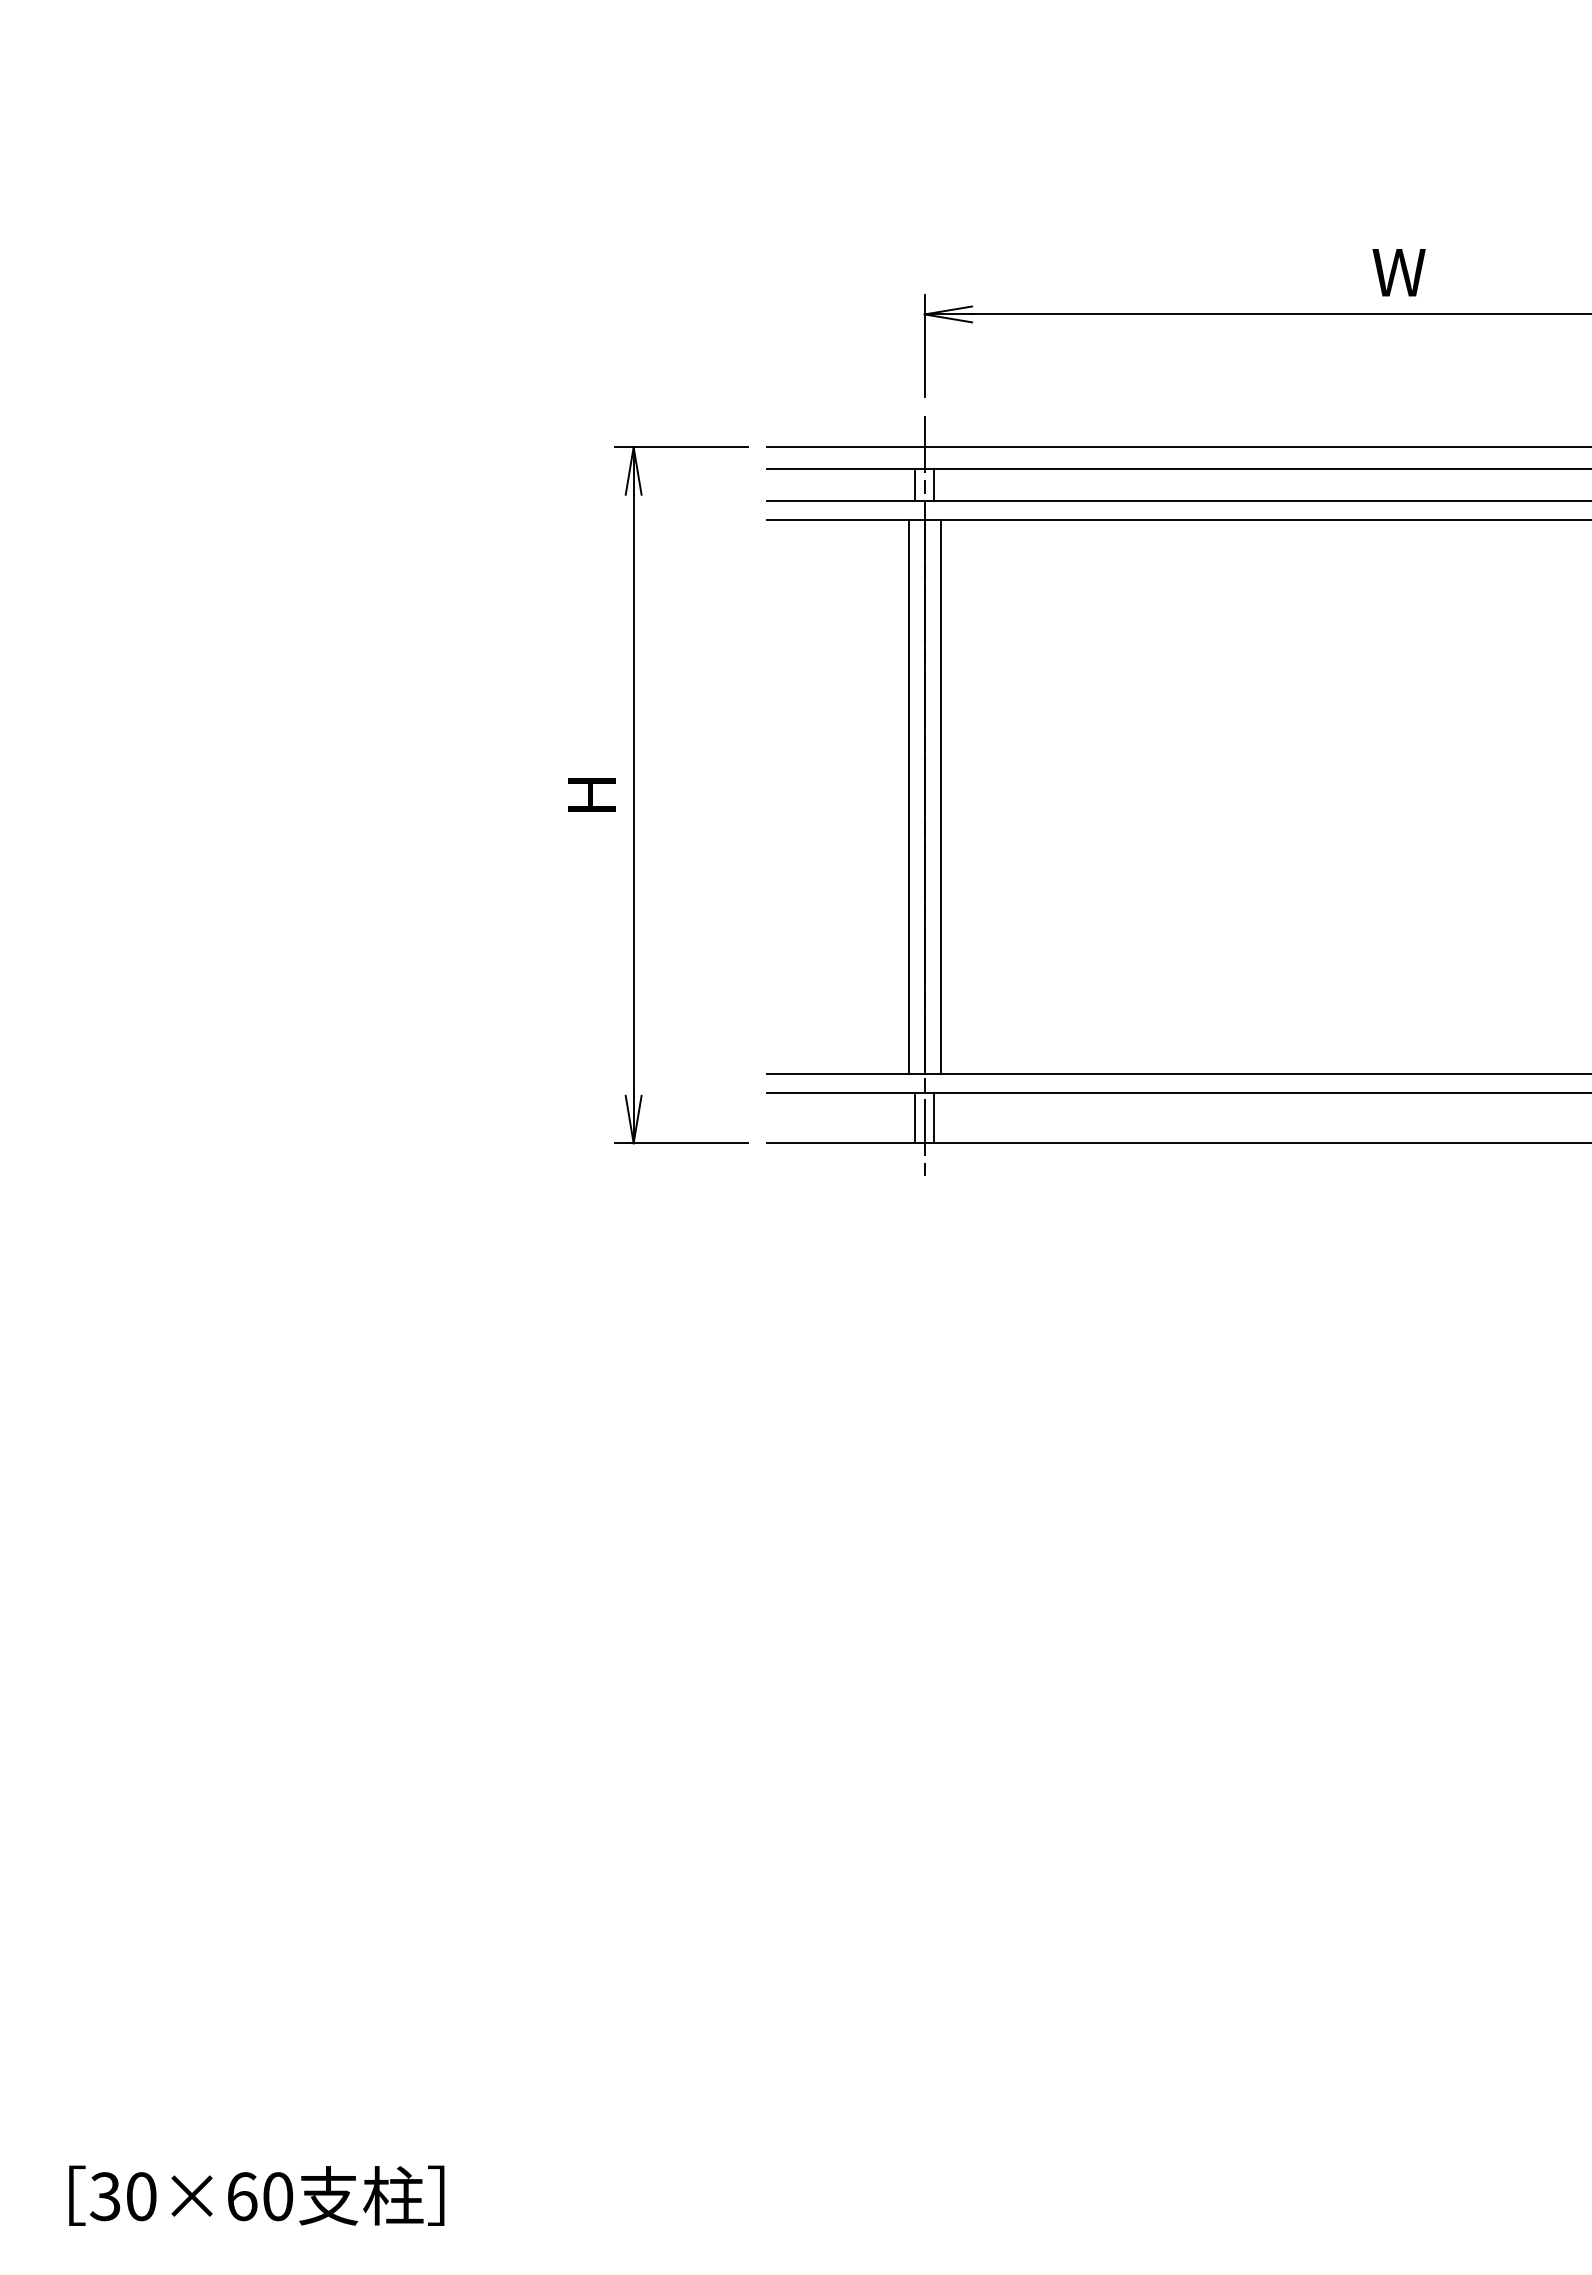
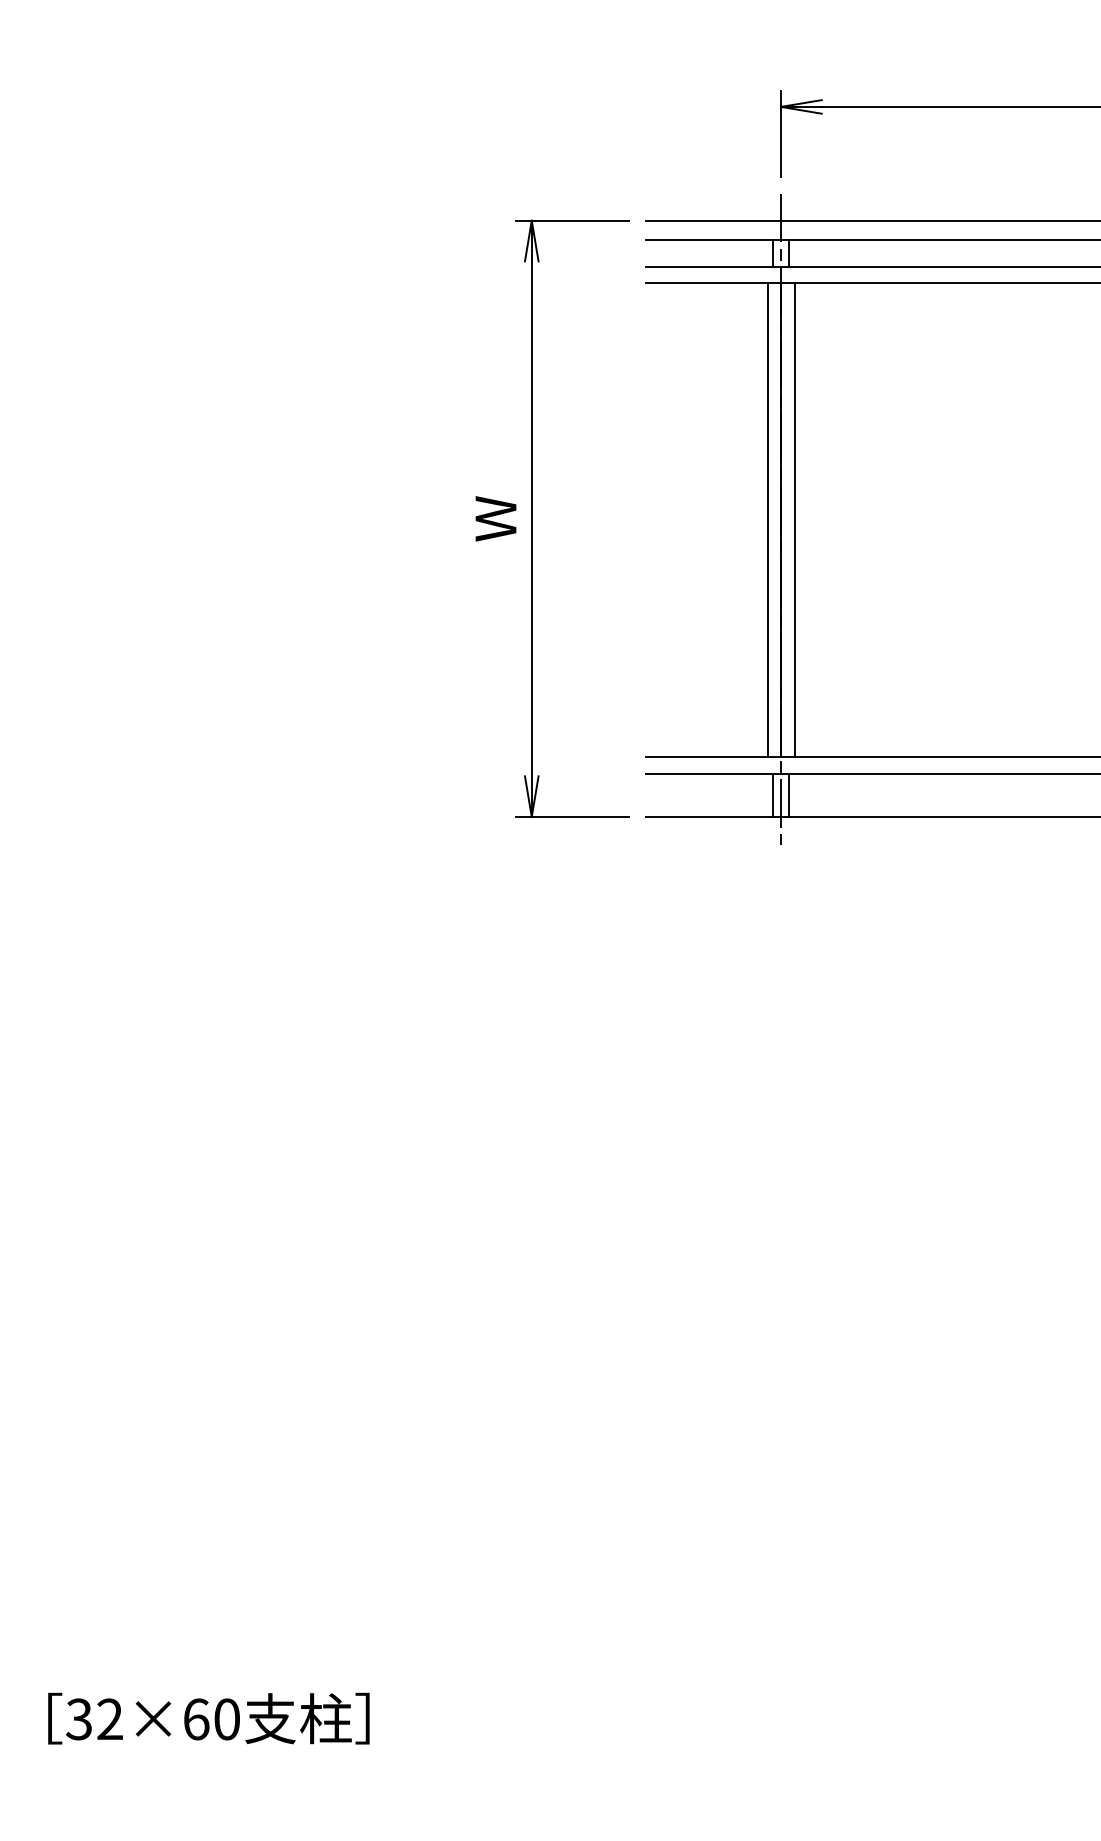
text: (591, 794) -> (495, 518), H -> W
text: (141, 2196) -> (110, 1719), 30×60 -> 32×60

